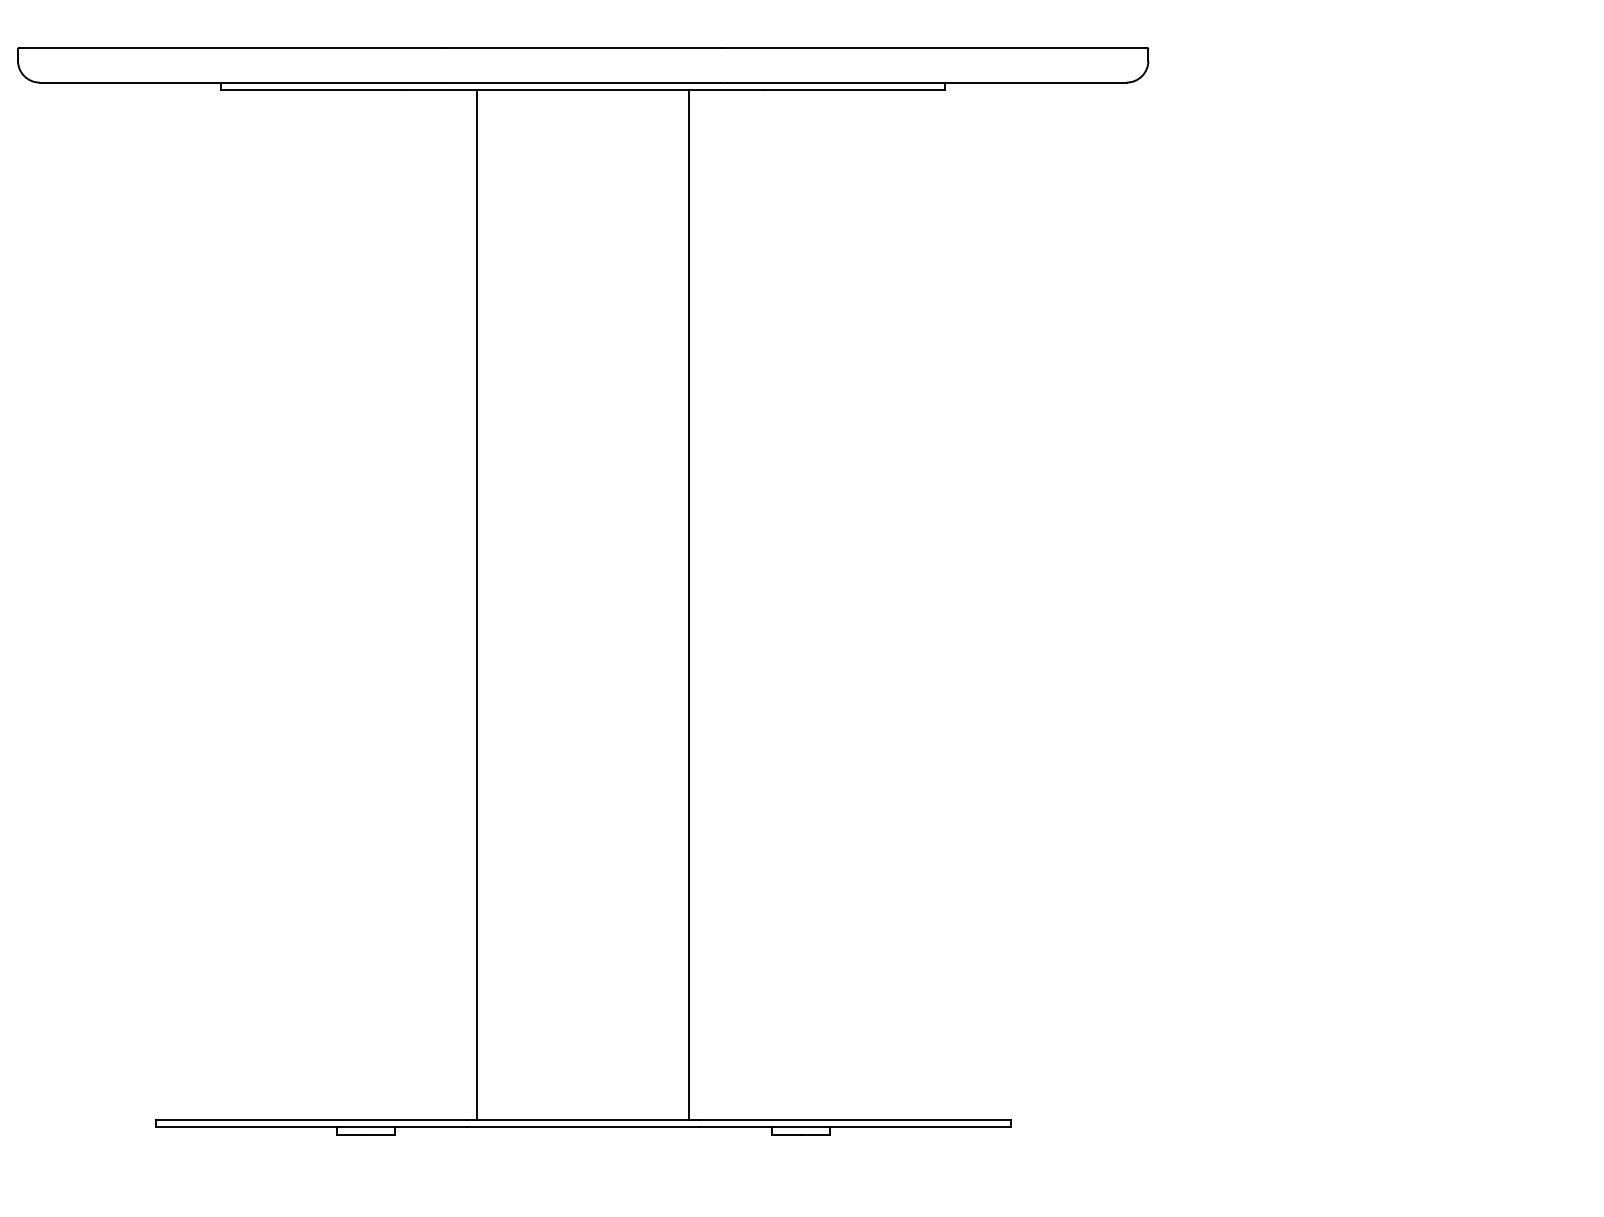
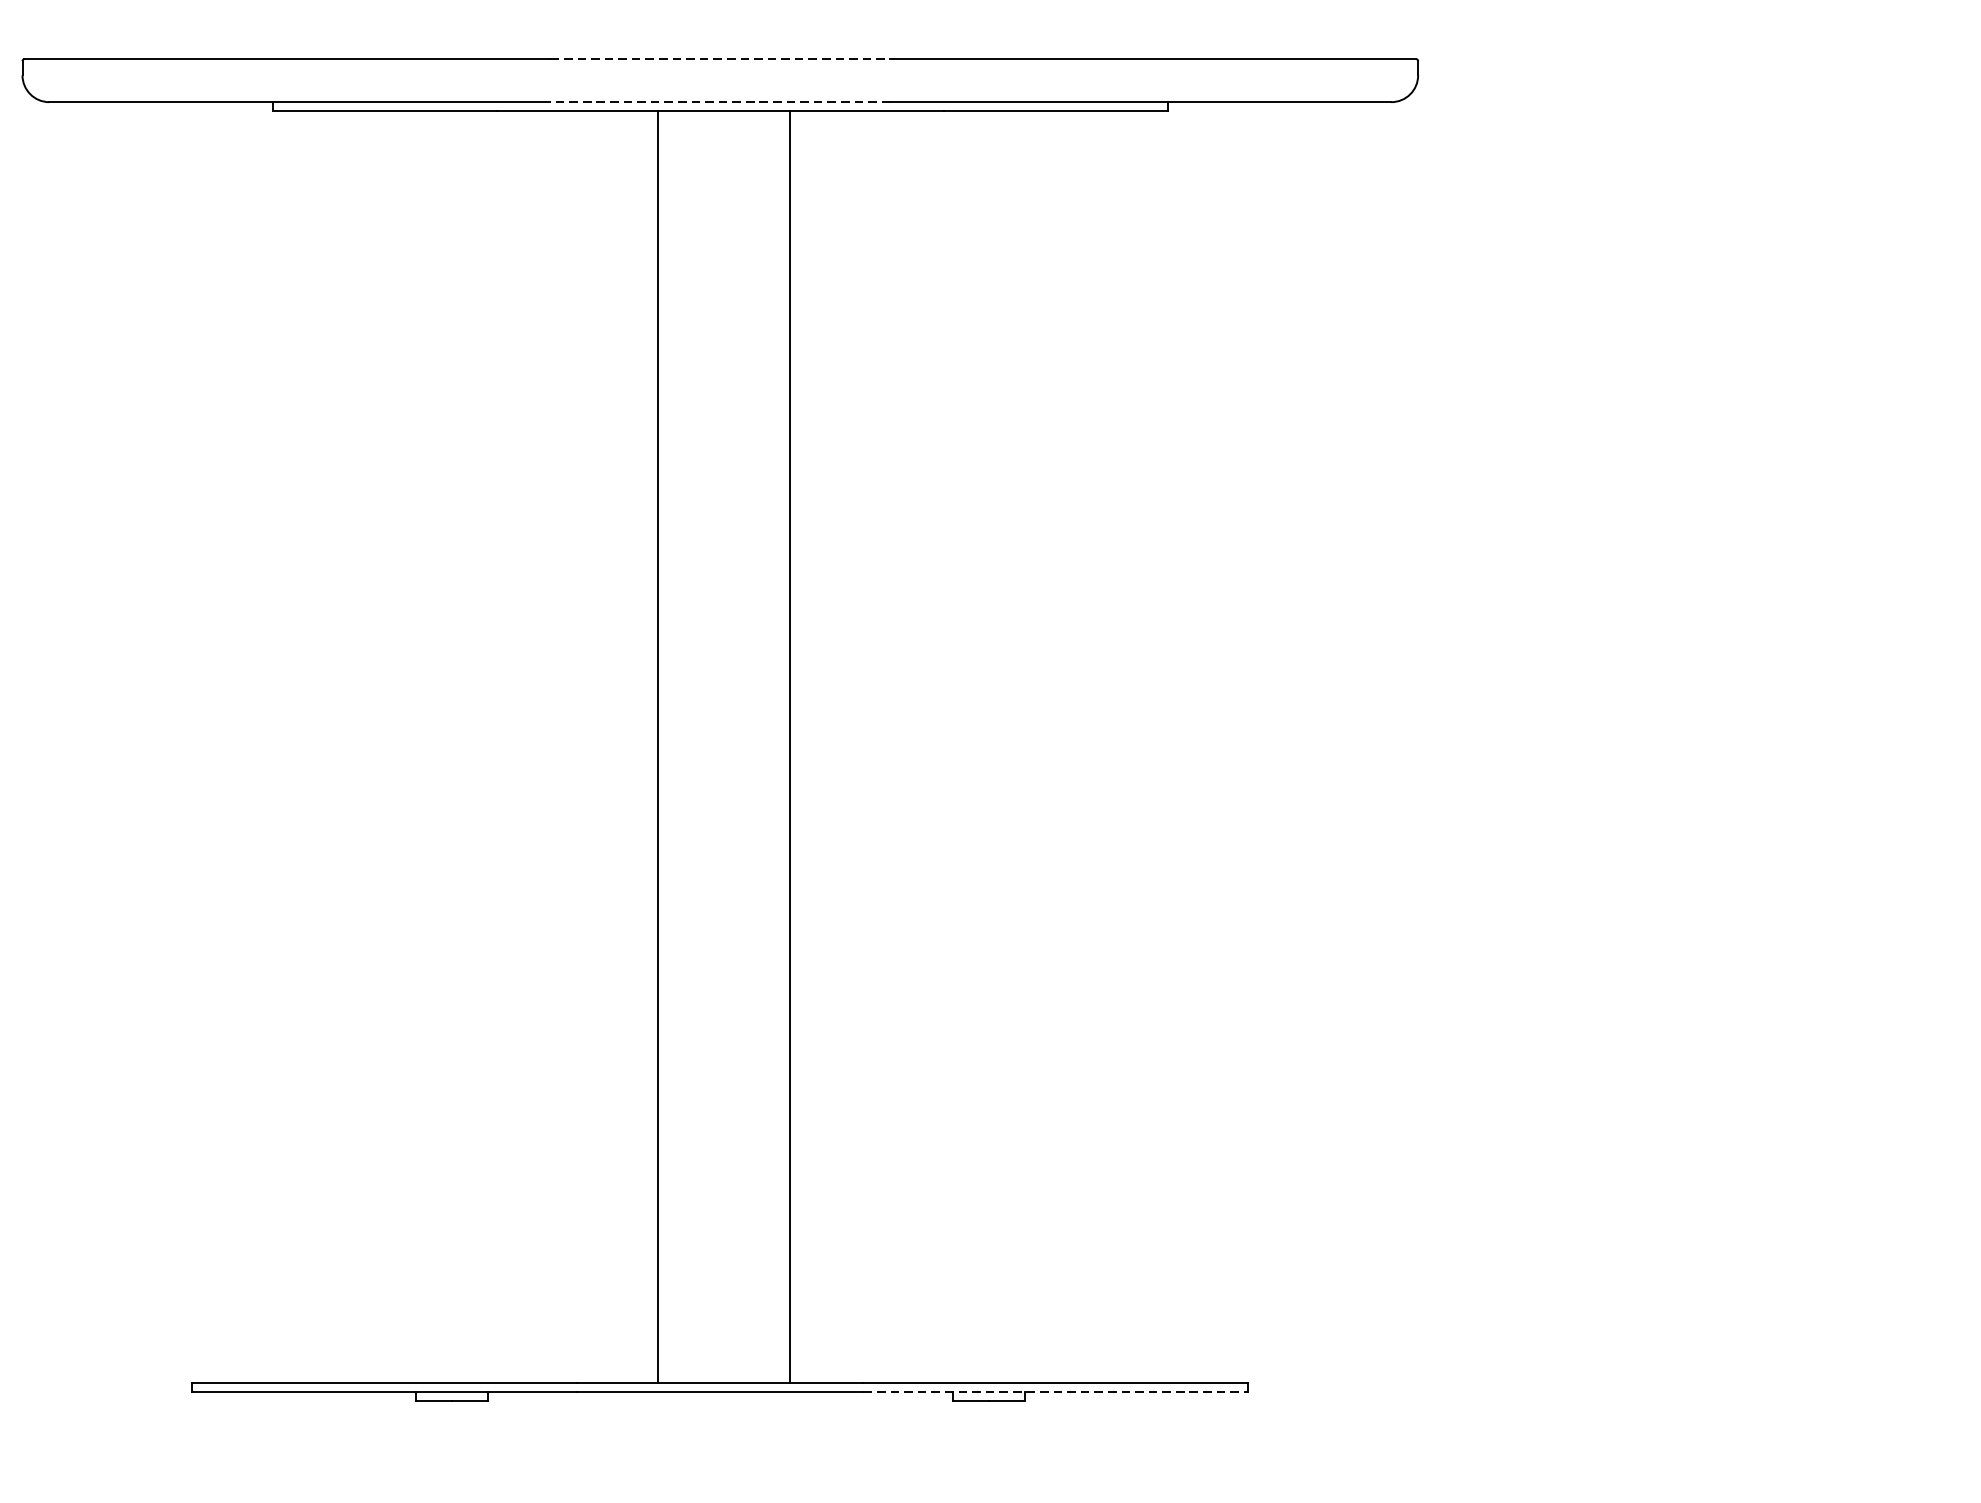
line: (583, 47) -> (720, 58), solid -> dashed
line: (583, 82) -> (720, 102), solid -> dashed
line: (477, 604) -> (657, 746), moved
line: (688, 604) -> (789, 746), moved
line: (854, 1127) -> (1055, 1392), solid -> dashed

